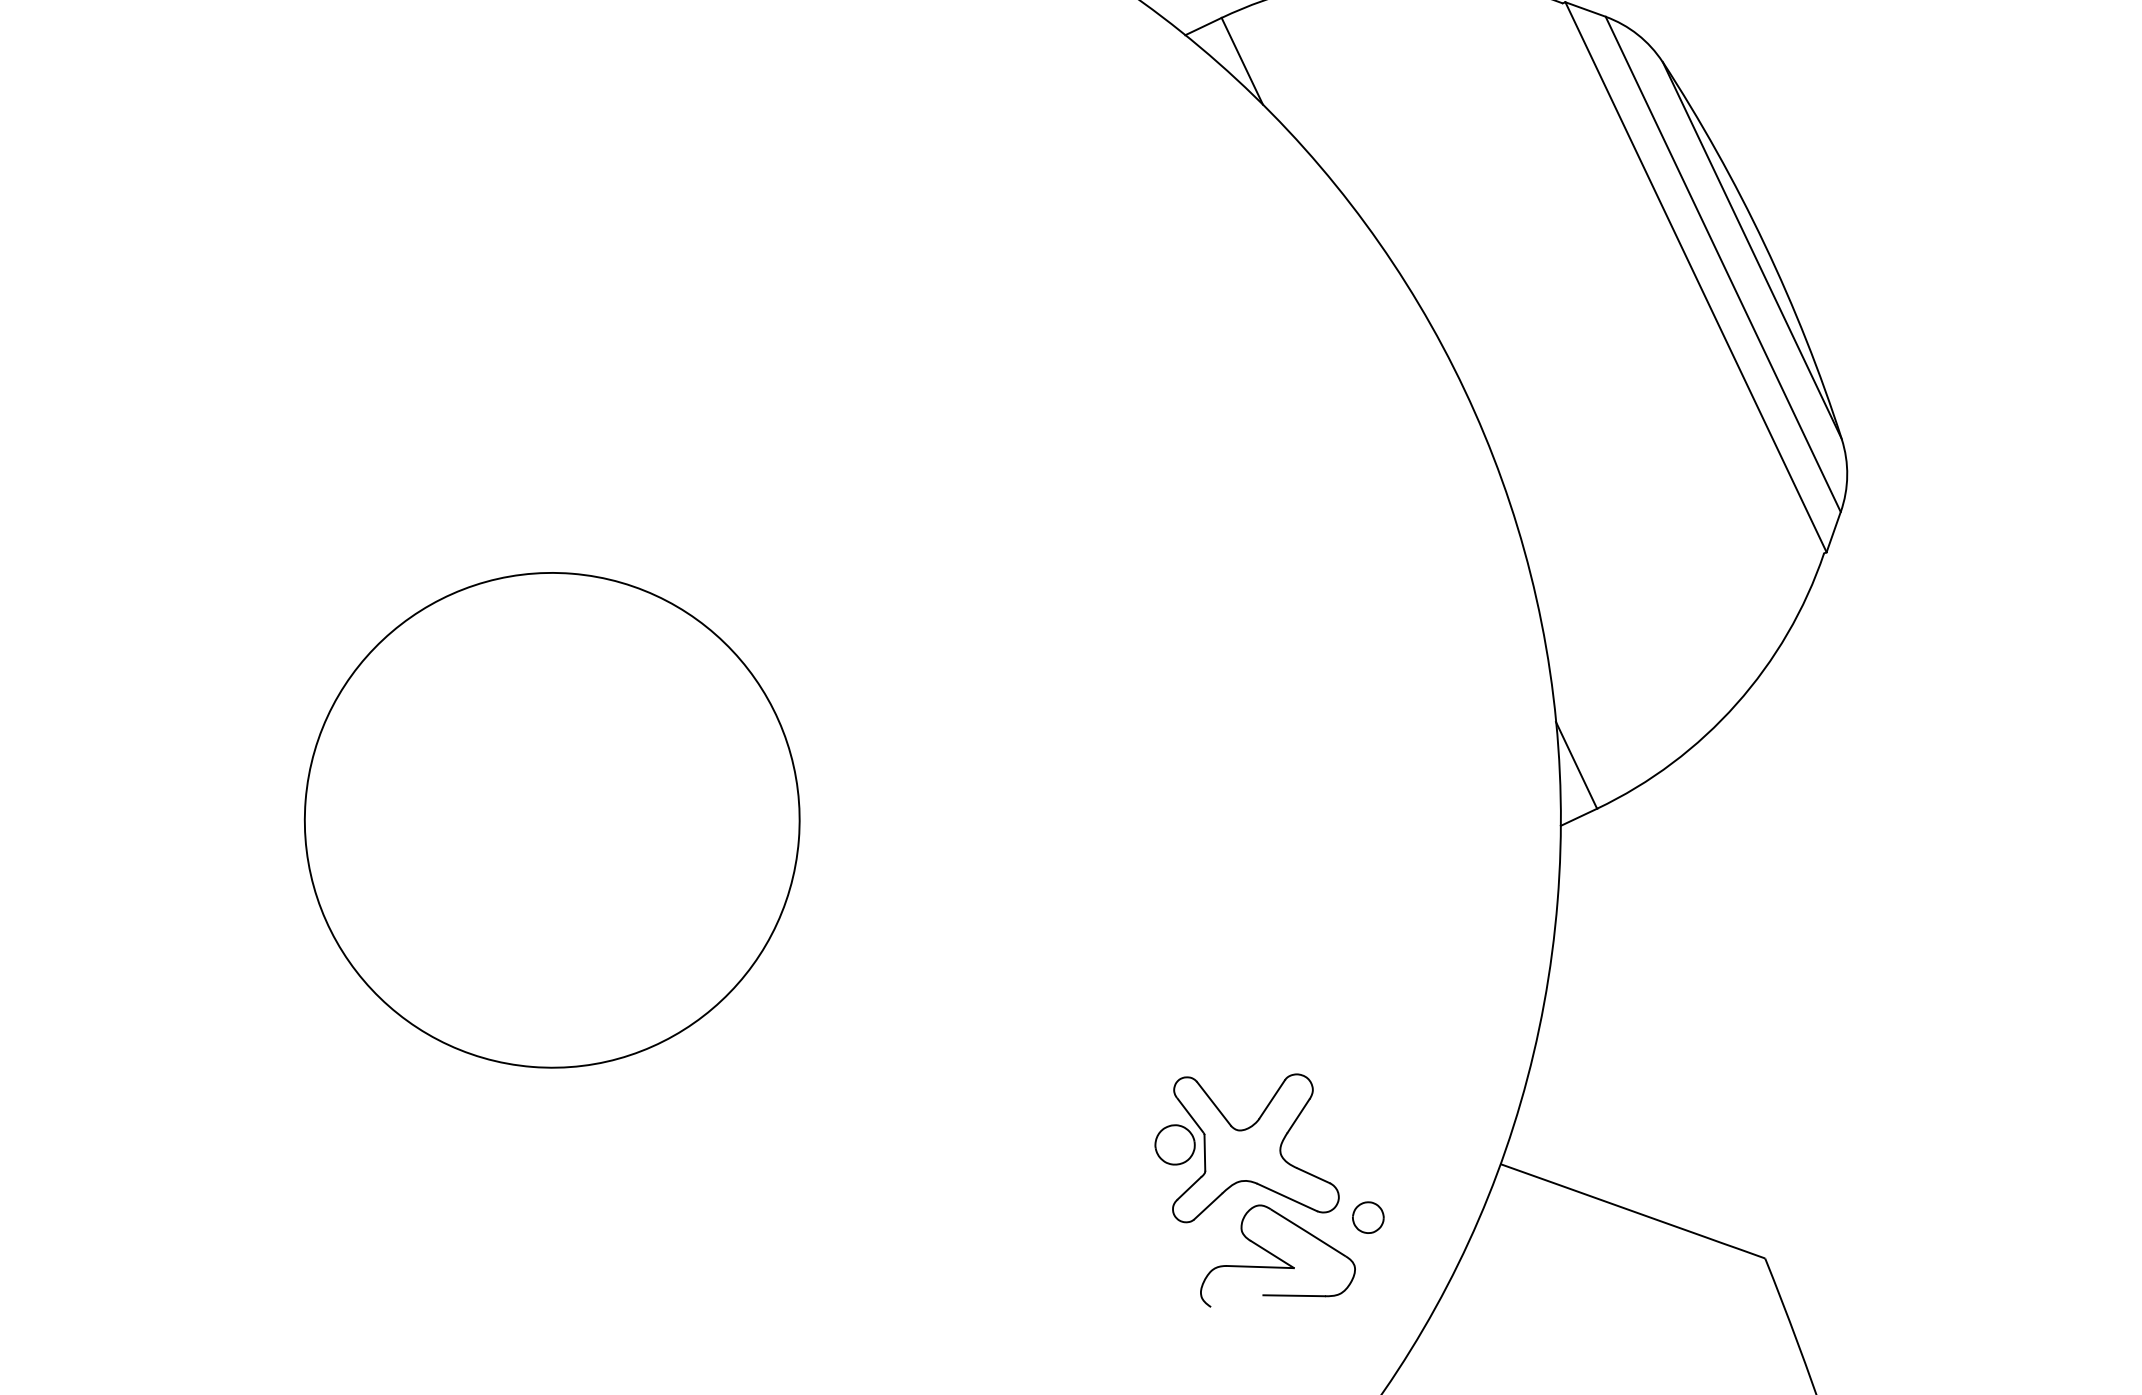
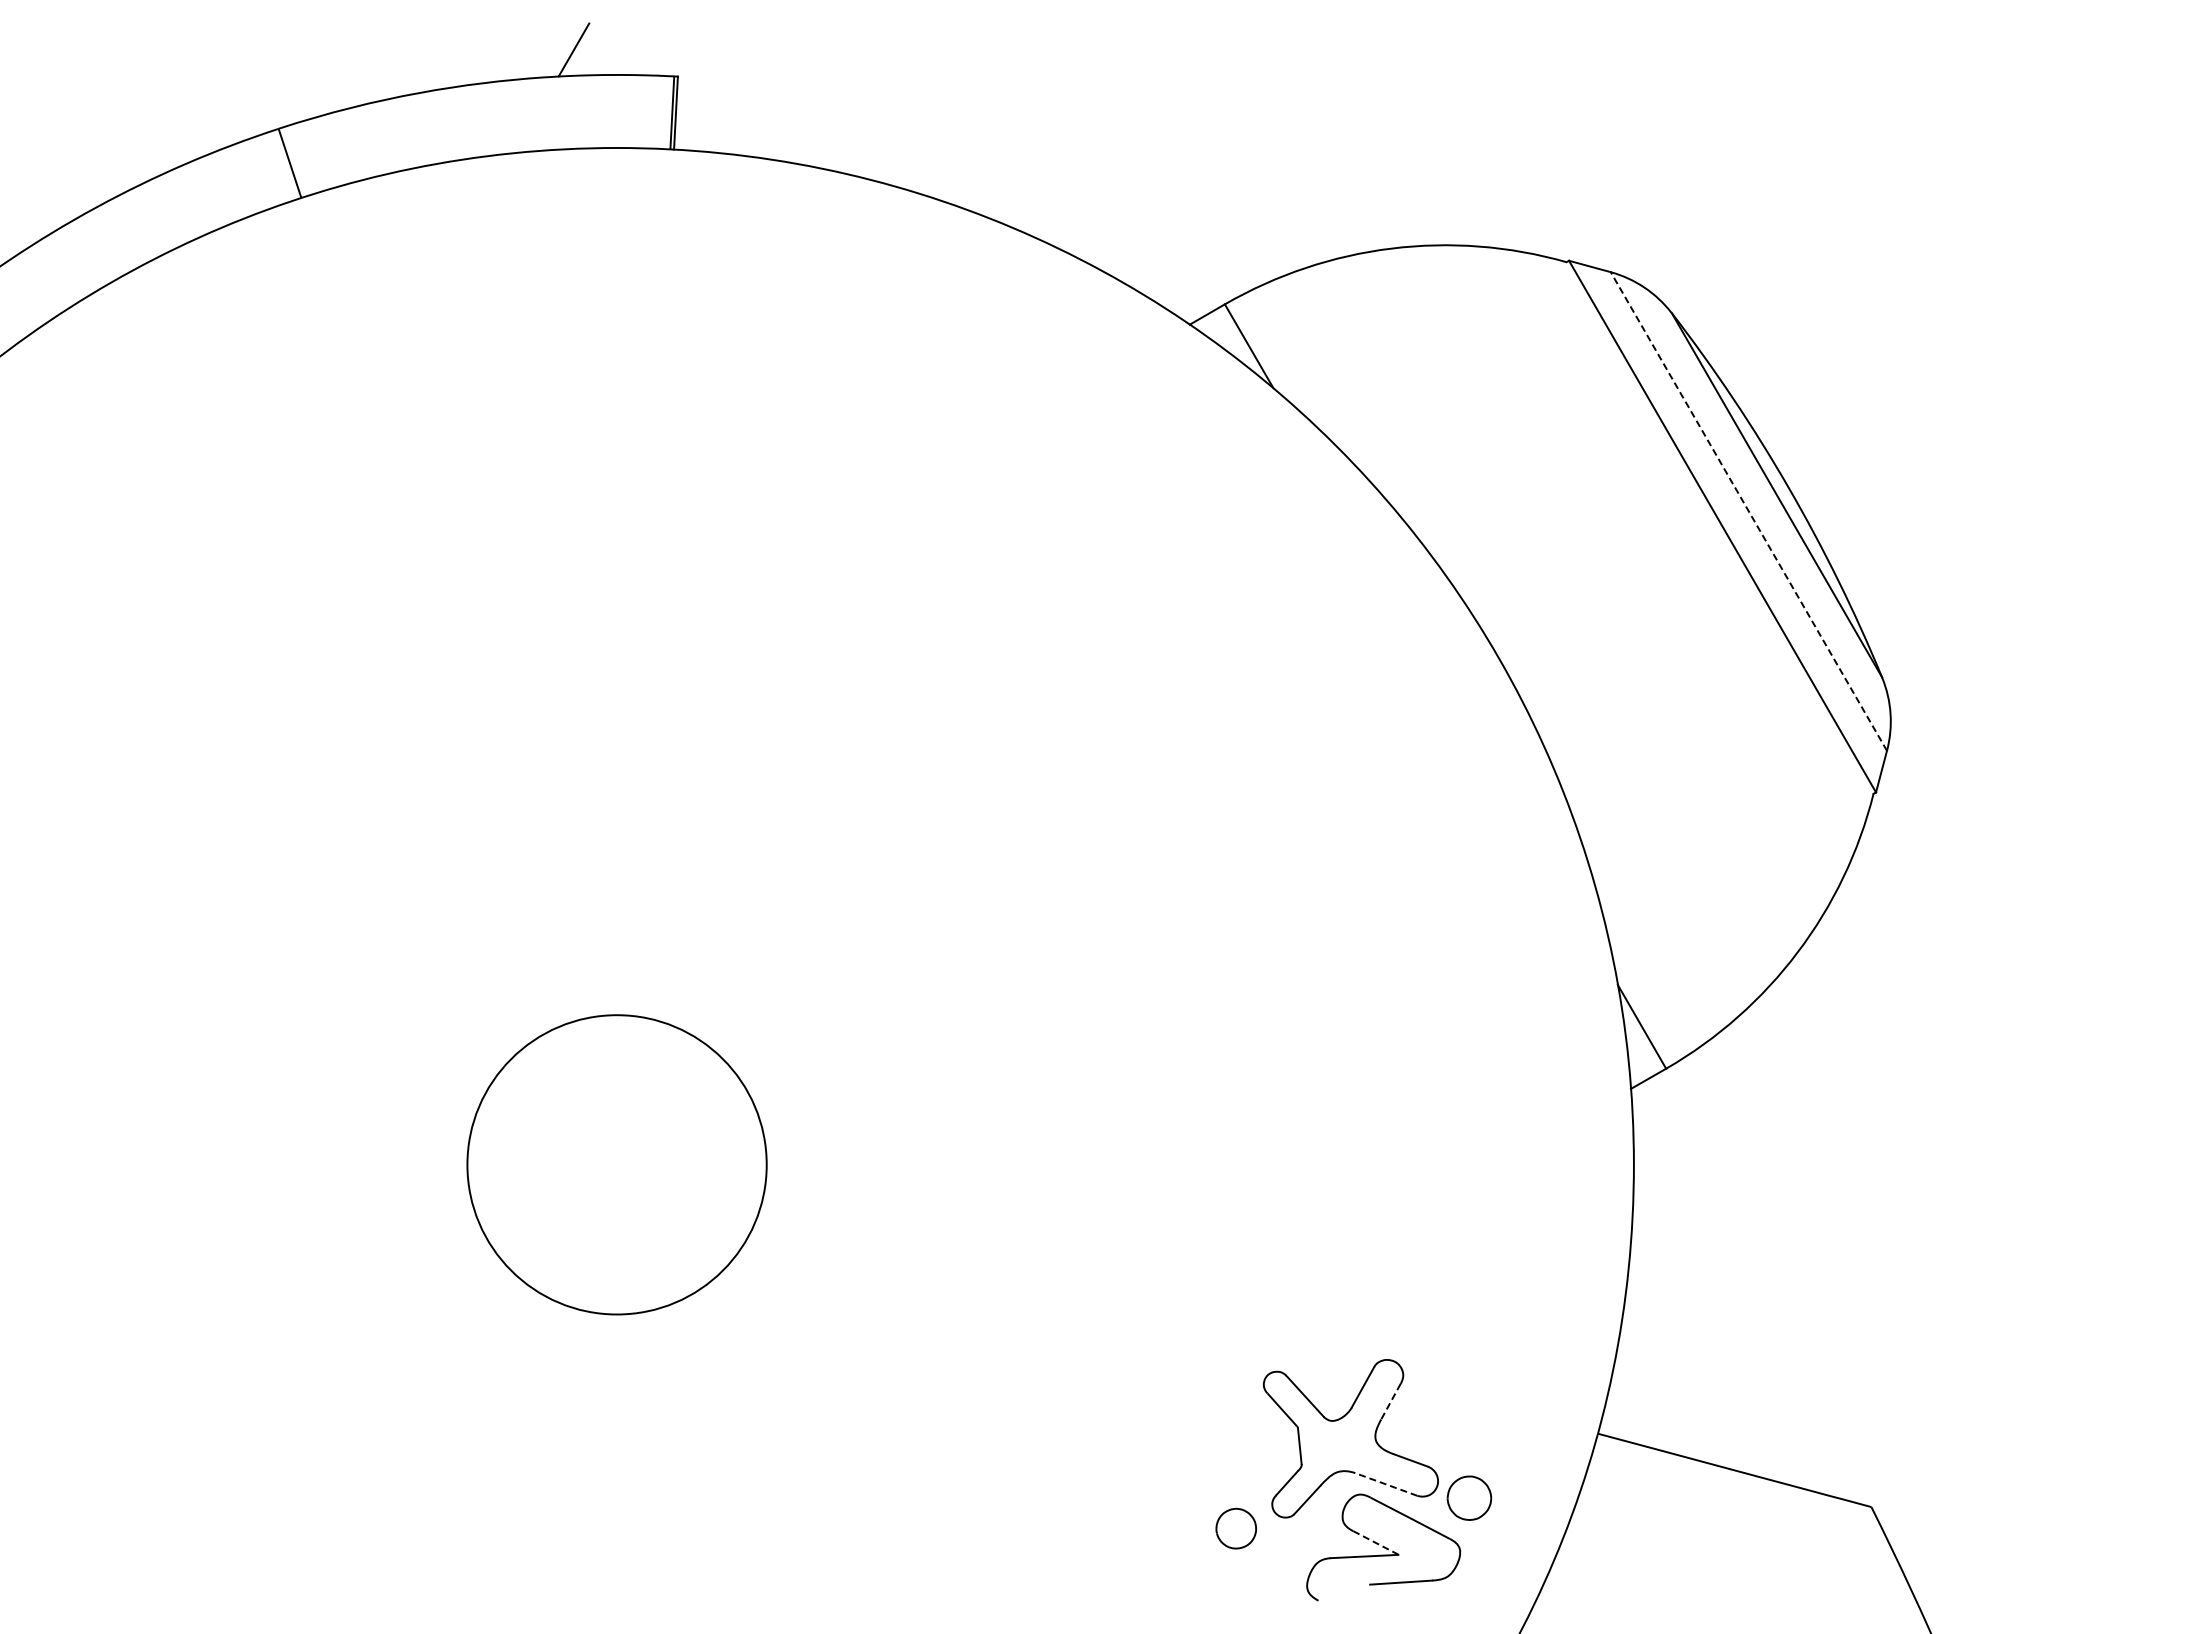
line: (1722, 264) -> (1748, 511), solid -> dashed
circle: (551, 819) -> (616, 1164), size x0.6
line: (1298, 1116) -> (1390, 1402), solid -> dashed
part: (1174, 1144) -> (1235, 1528), moved
line: (1287, 1197) -> (1386, 1484), solid -> dashed
part: (1367, 1216) -> (1468, 1497), size x1.4
line: (1272, 1254) -> (1375, 1542), solid -> dashed

